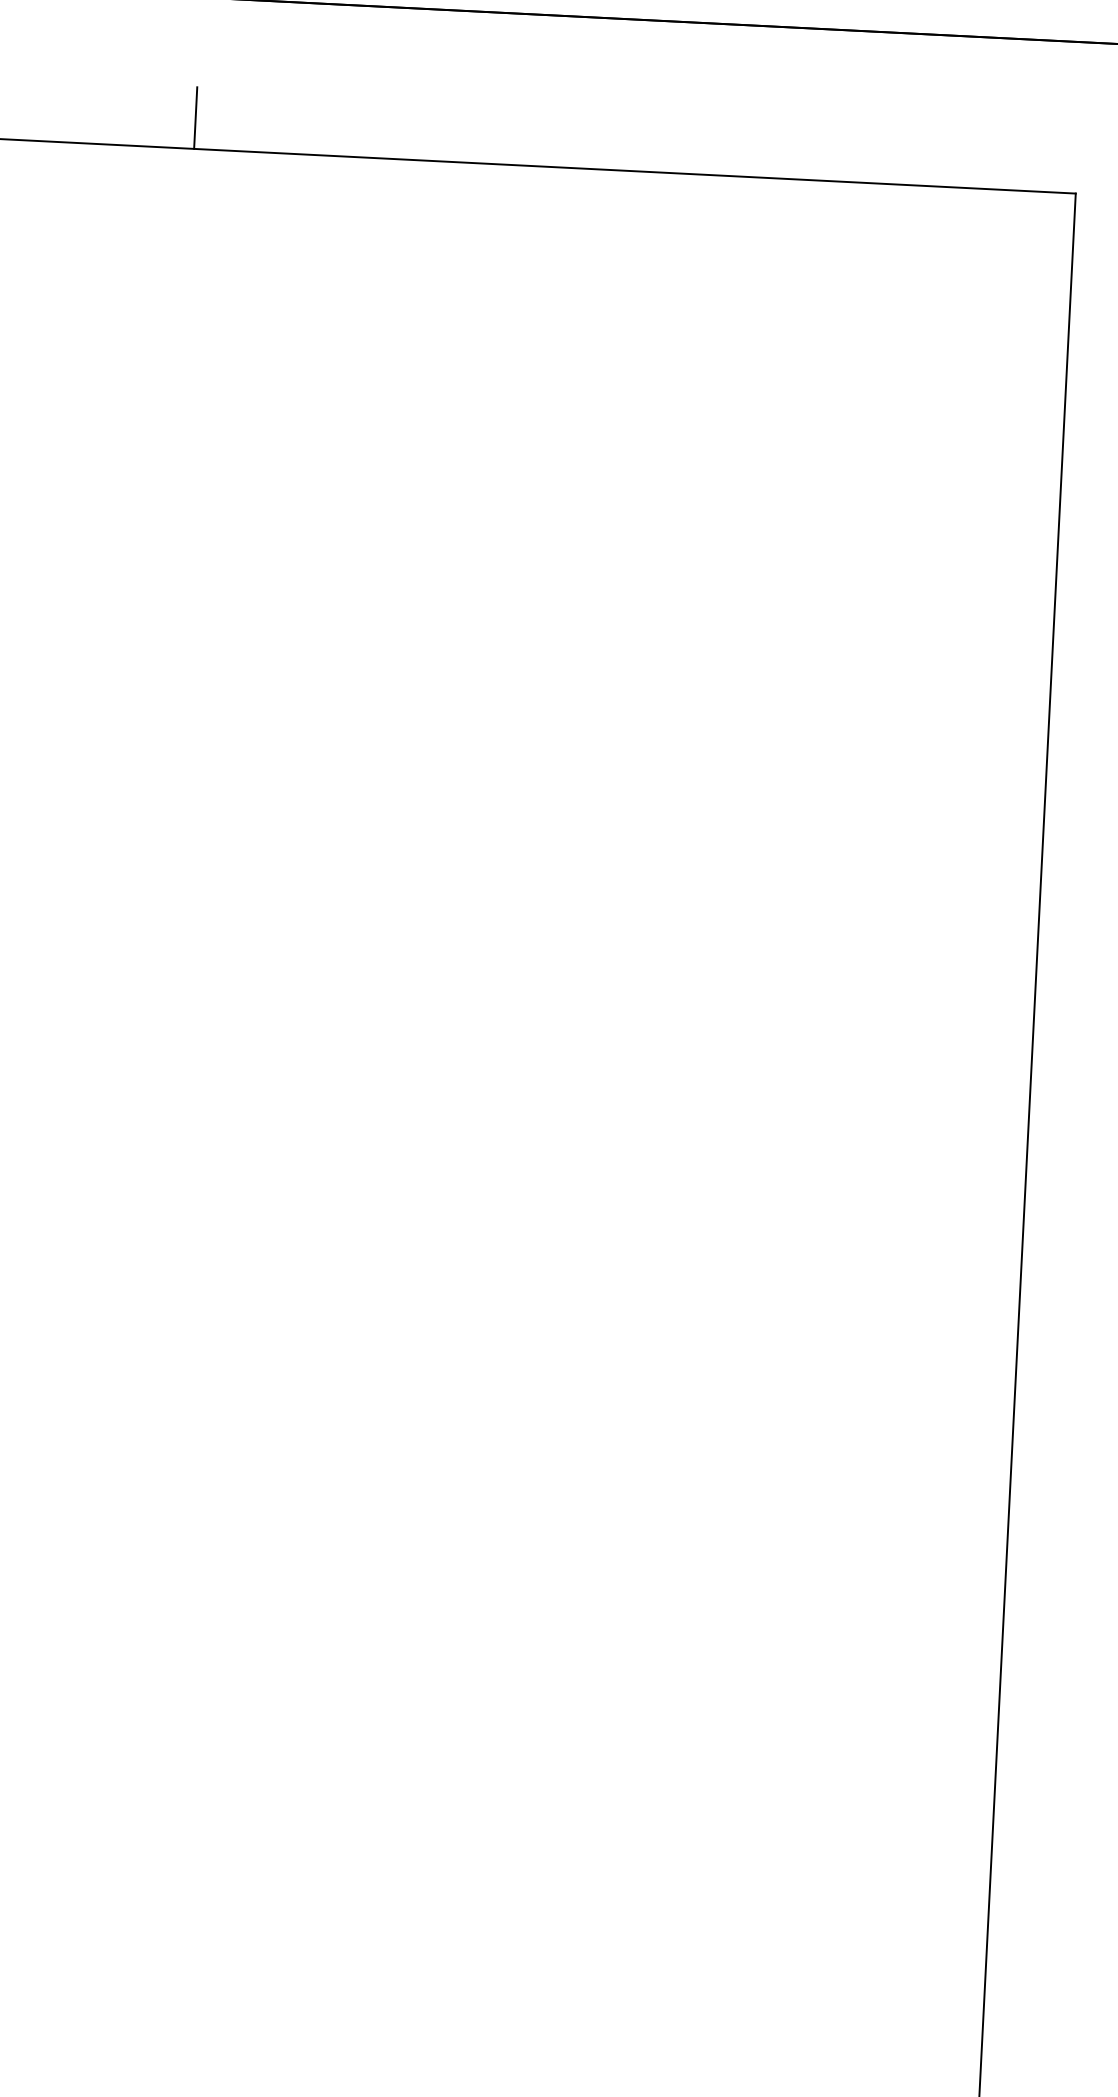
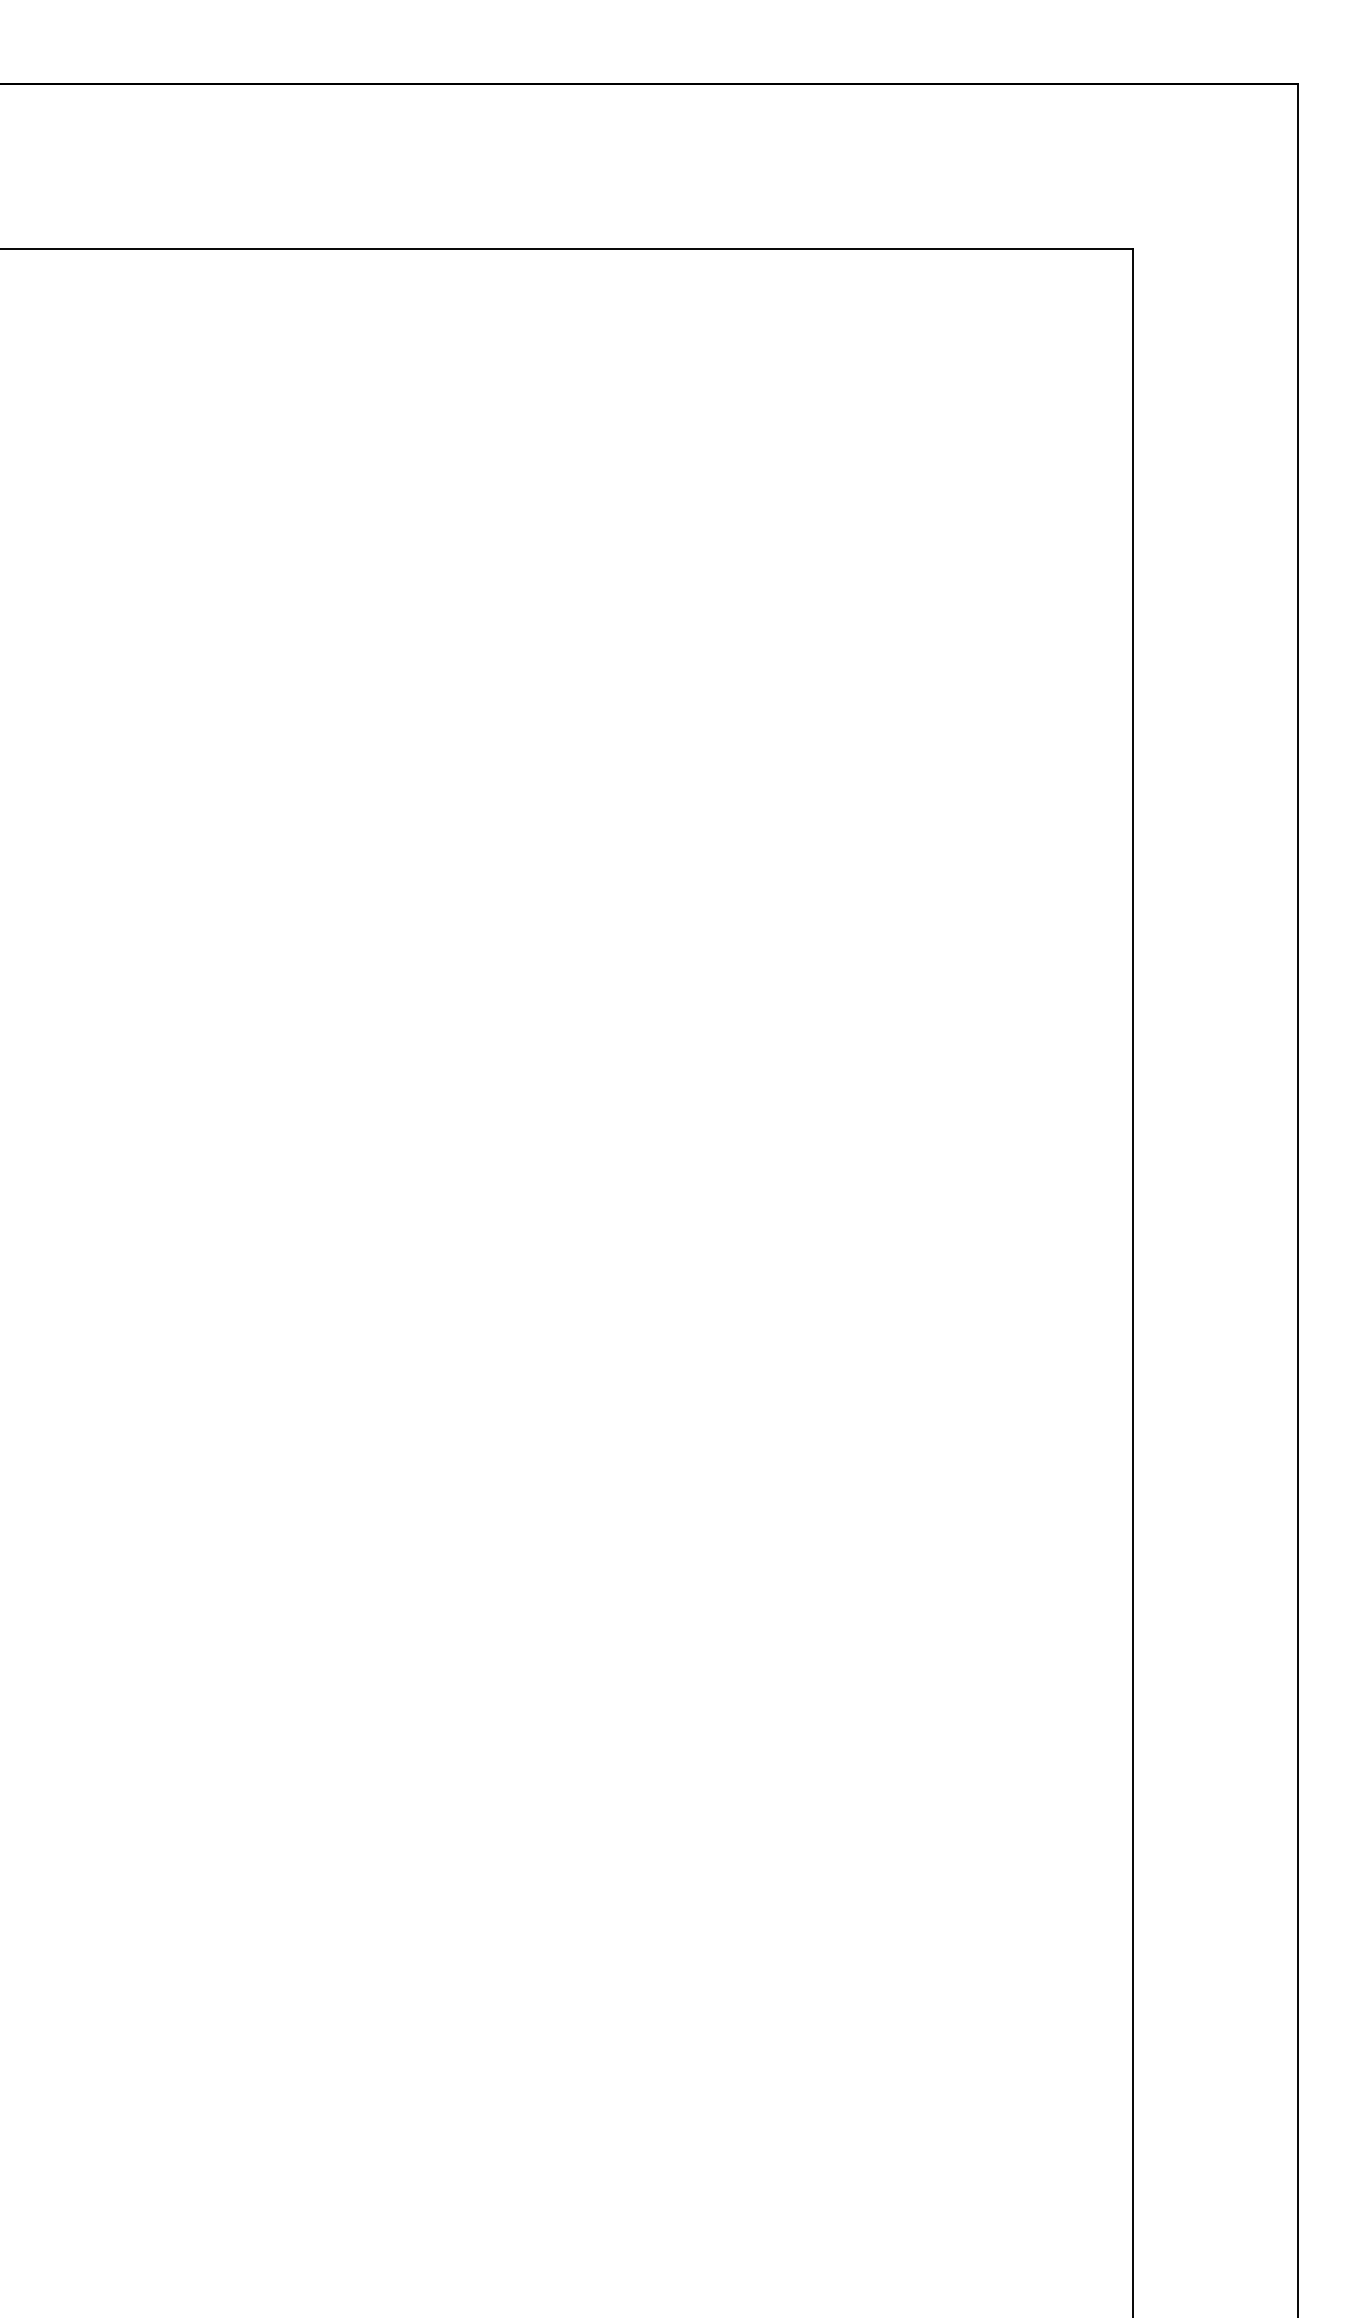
line: (195, 117) -> (173, 215), removed

